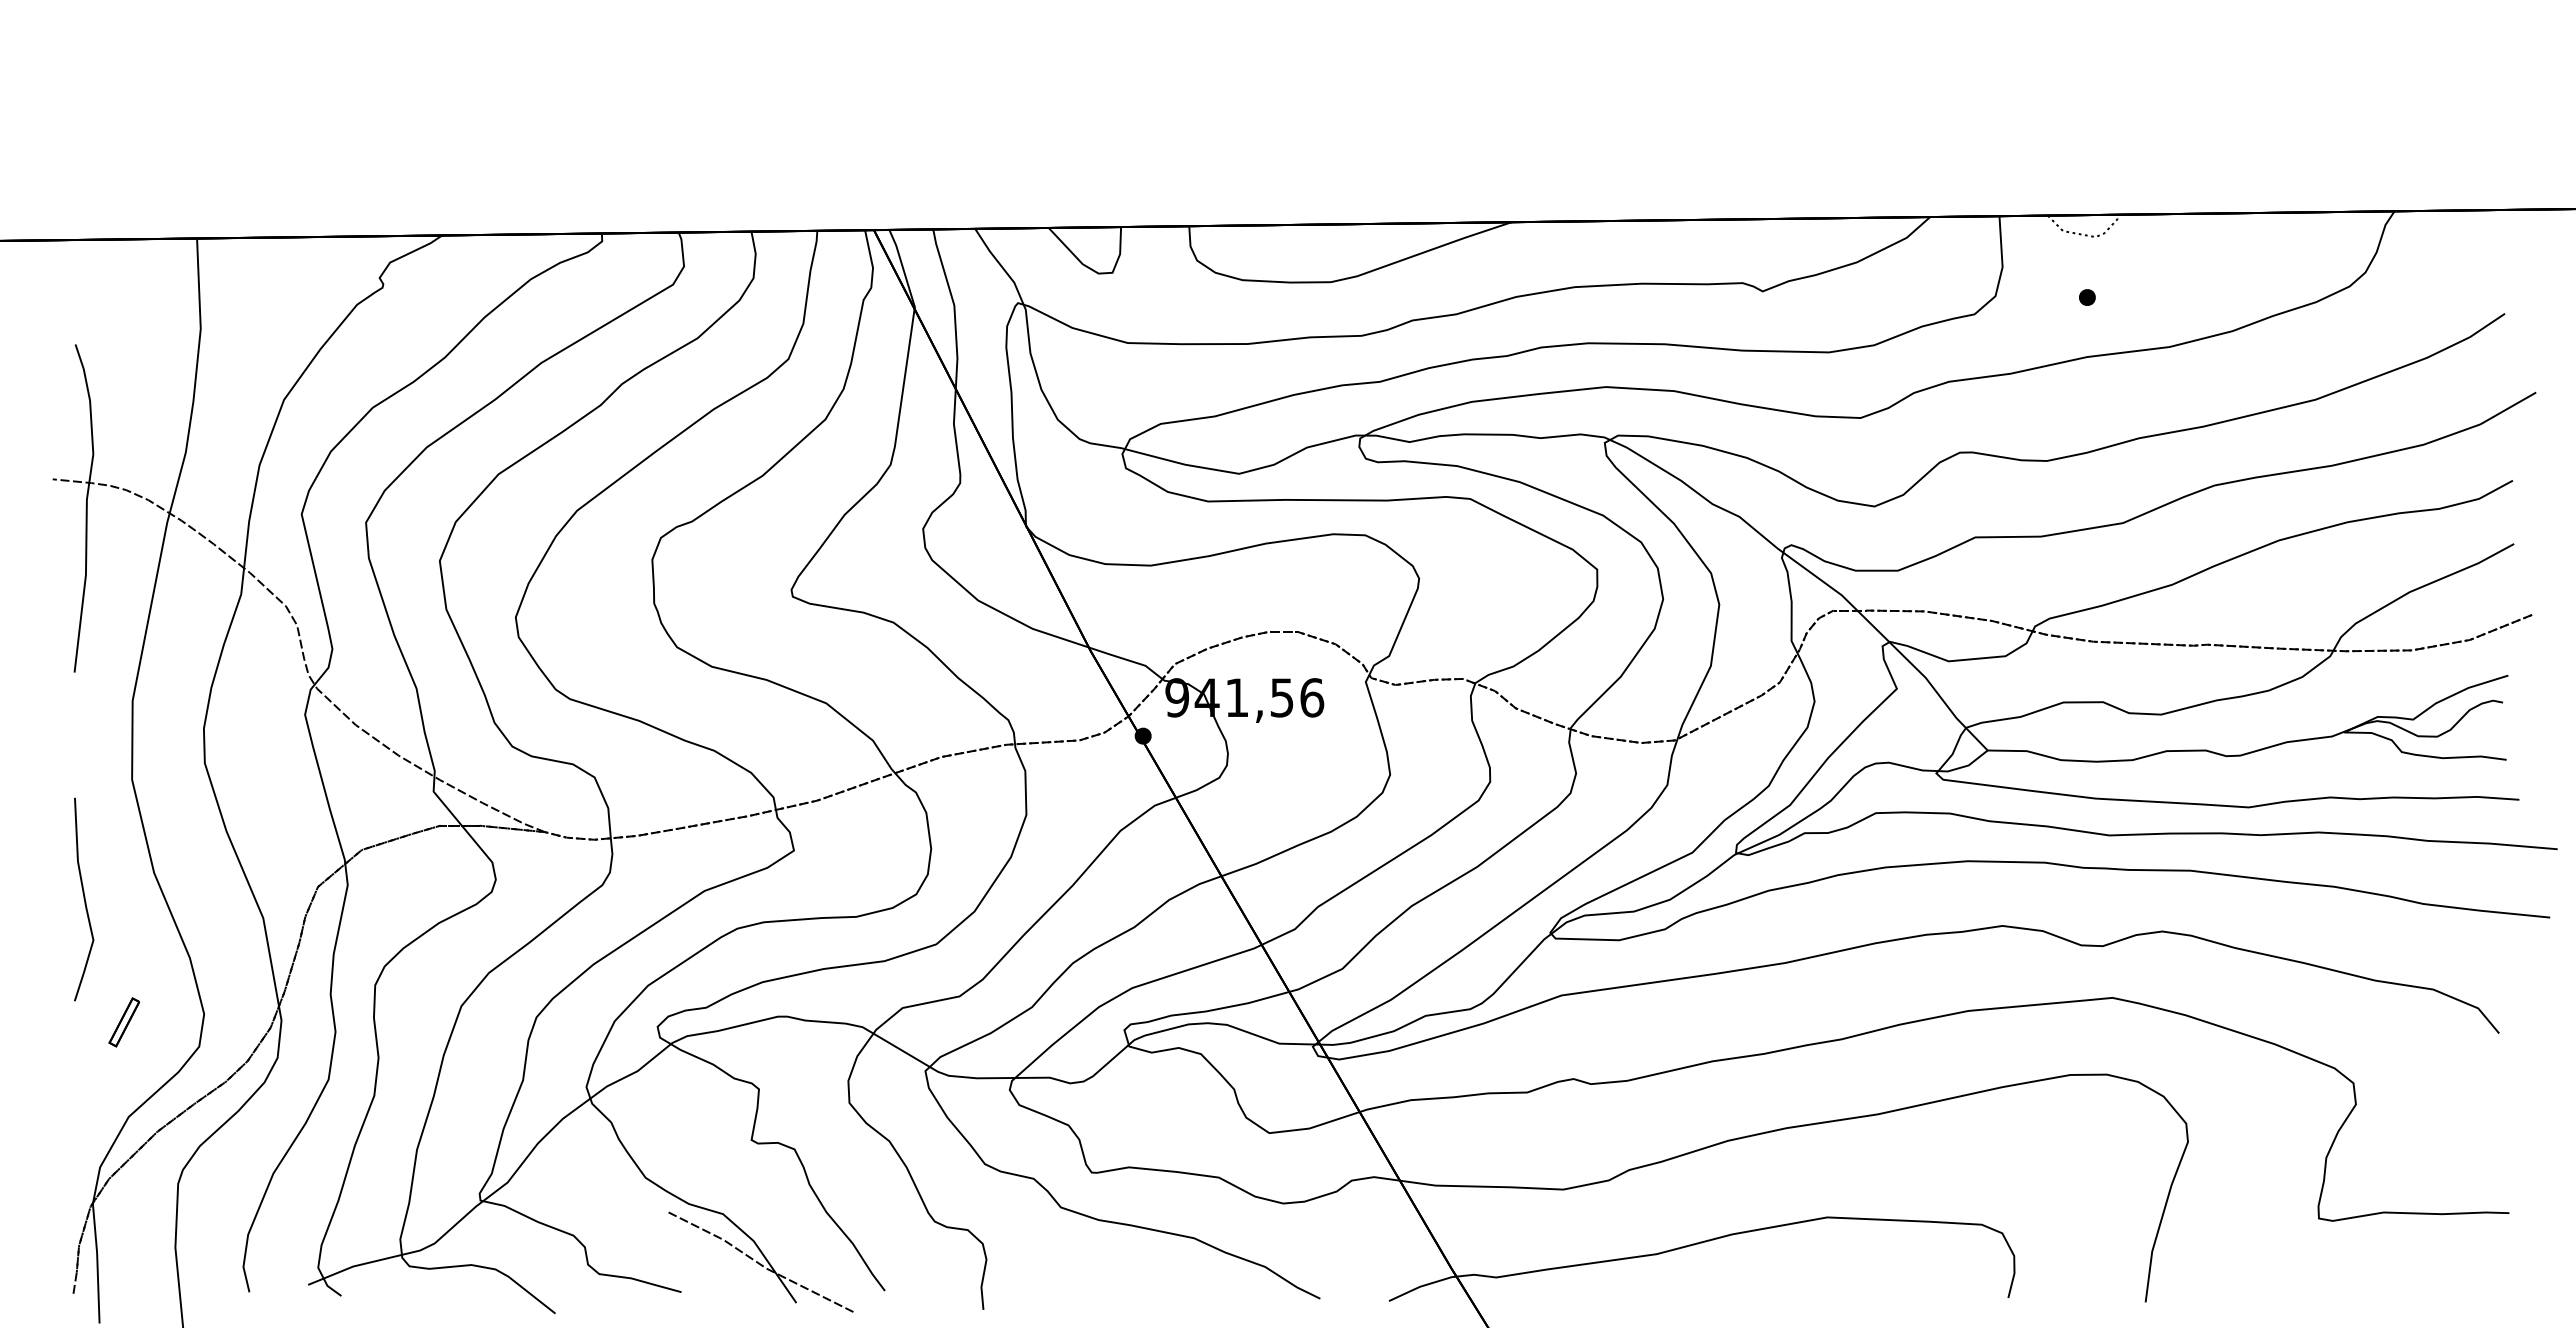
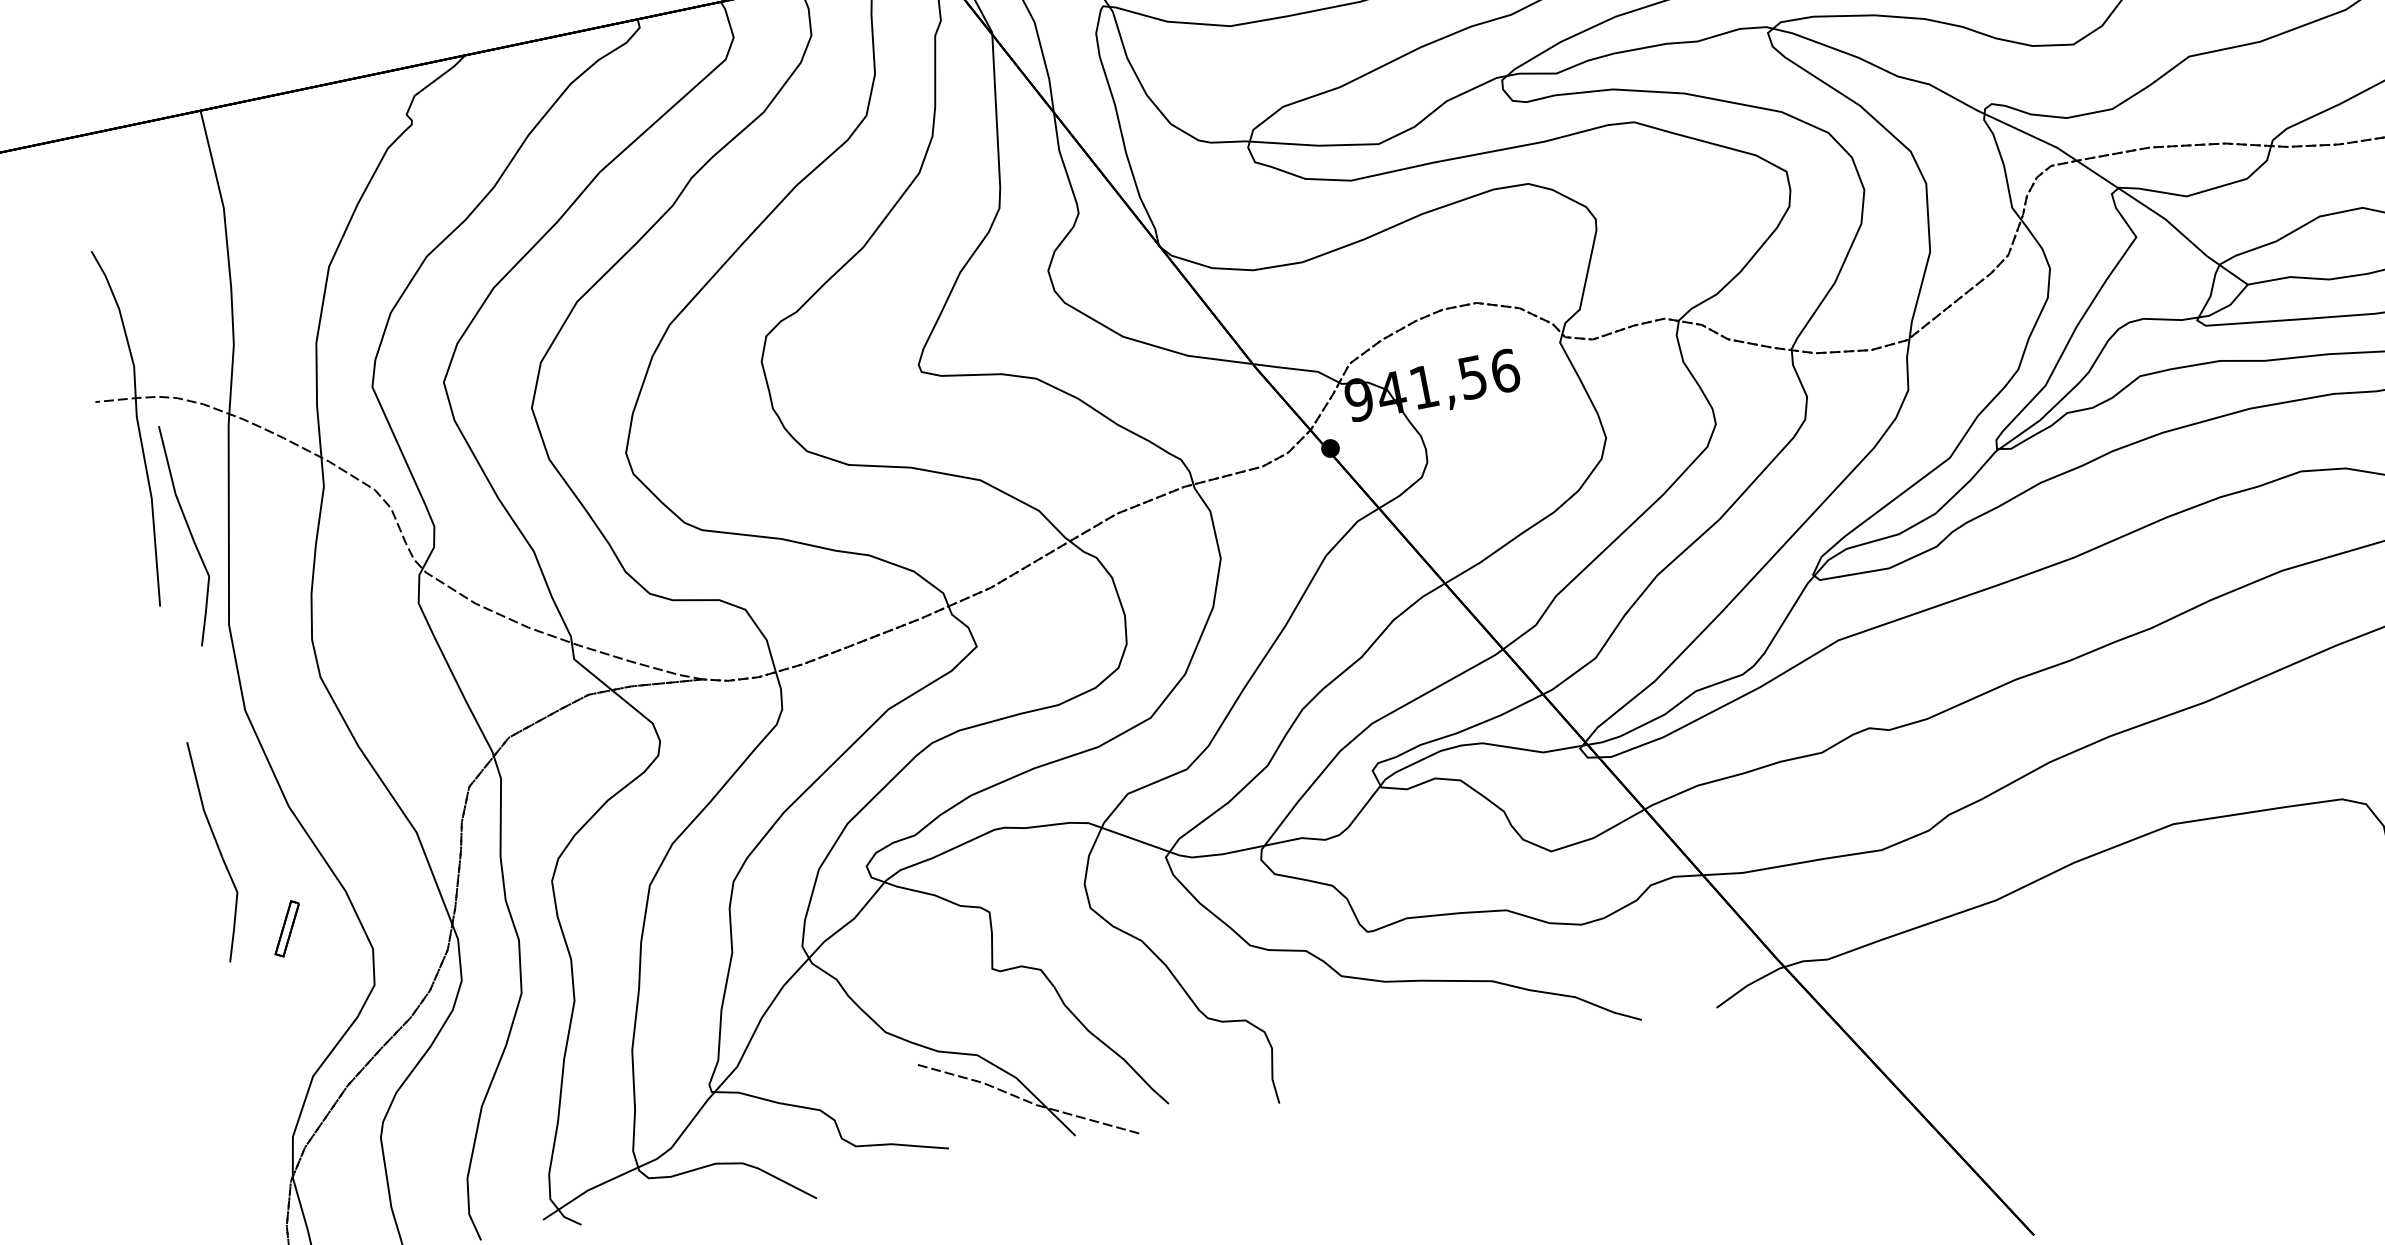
curve: (114, 613) -> (190, 534), added
part: (123, 1022) -> (286, 929), moved

